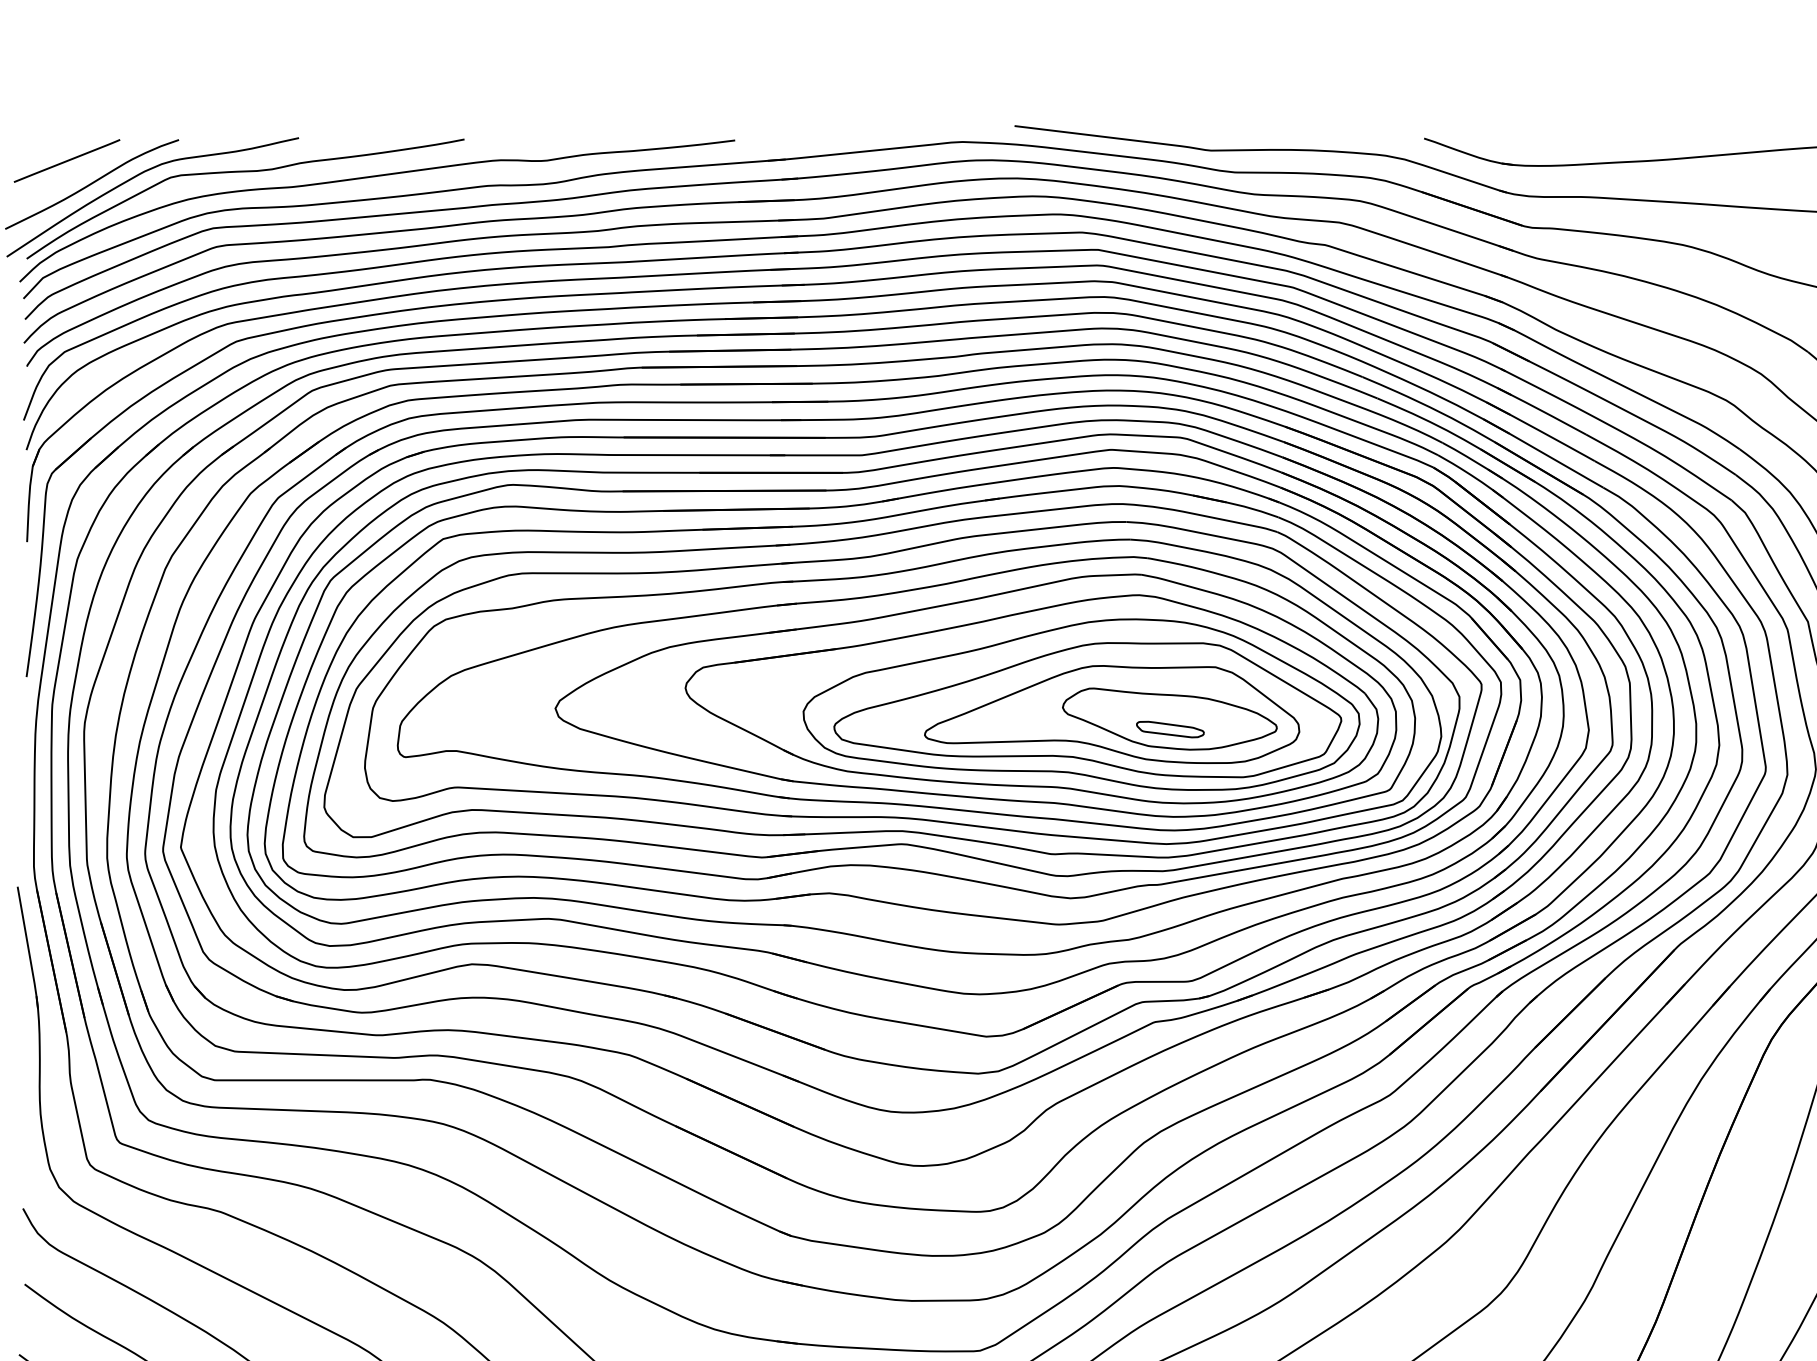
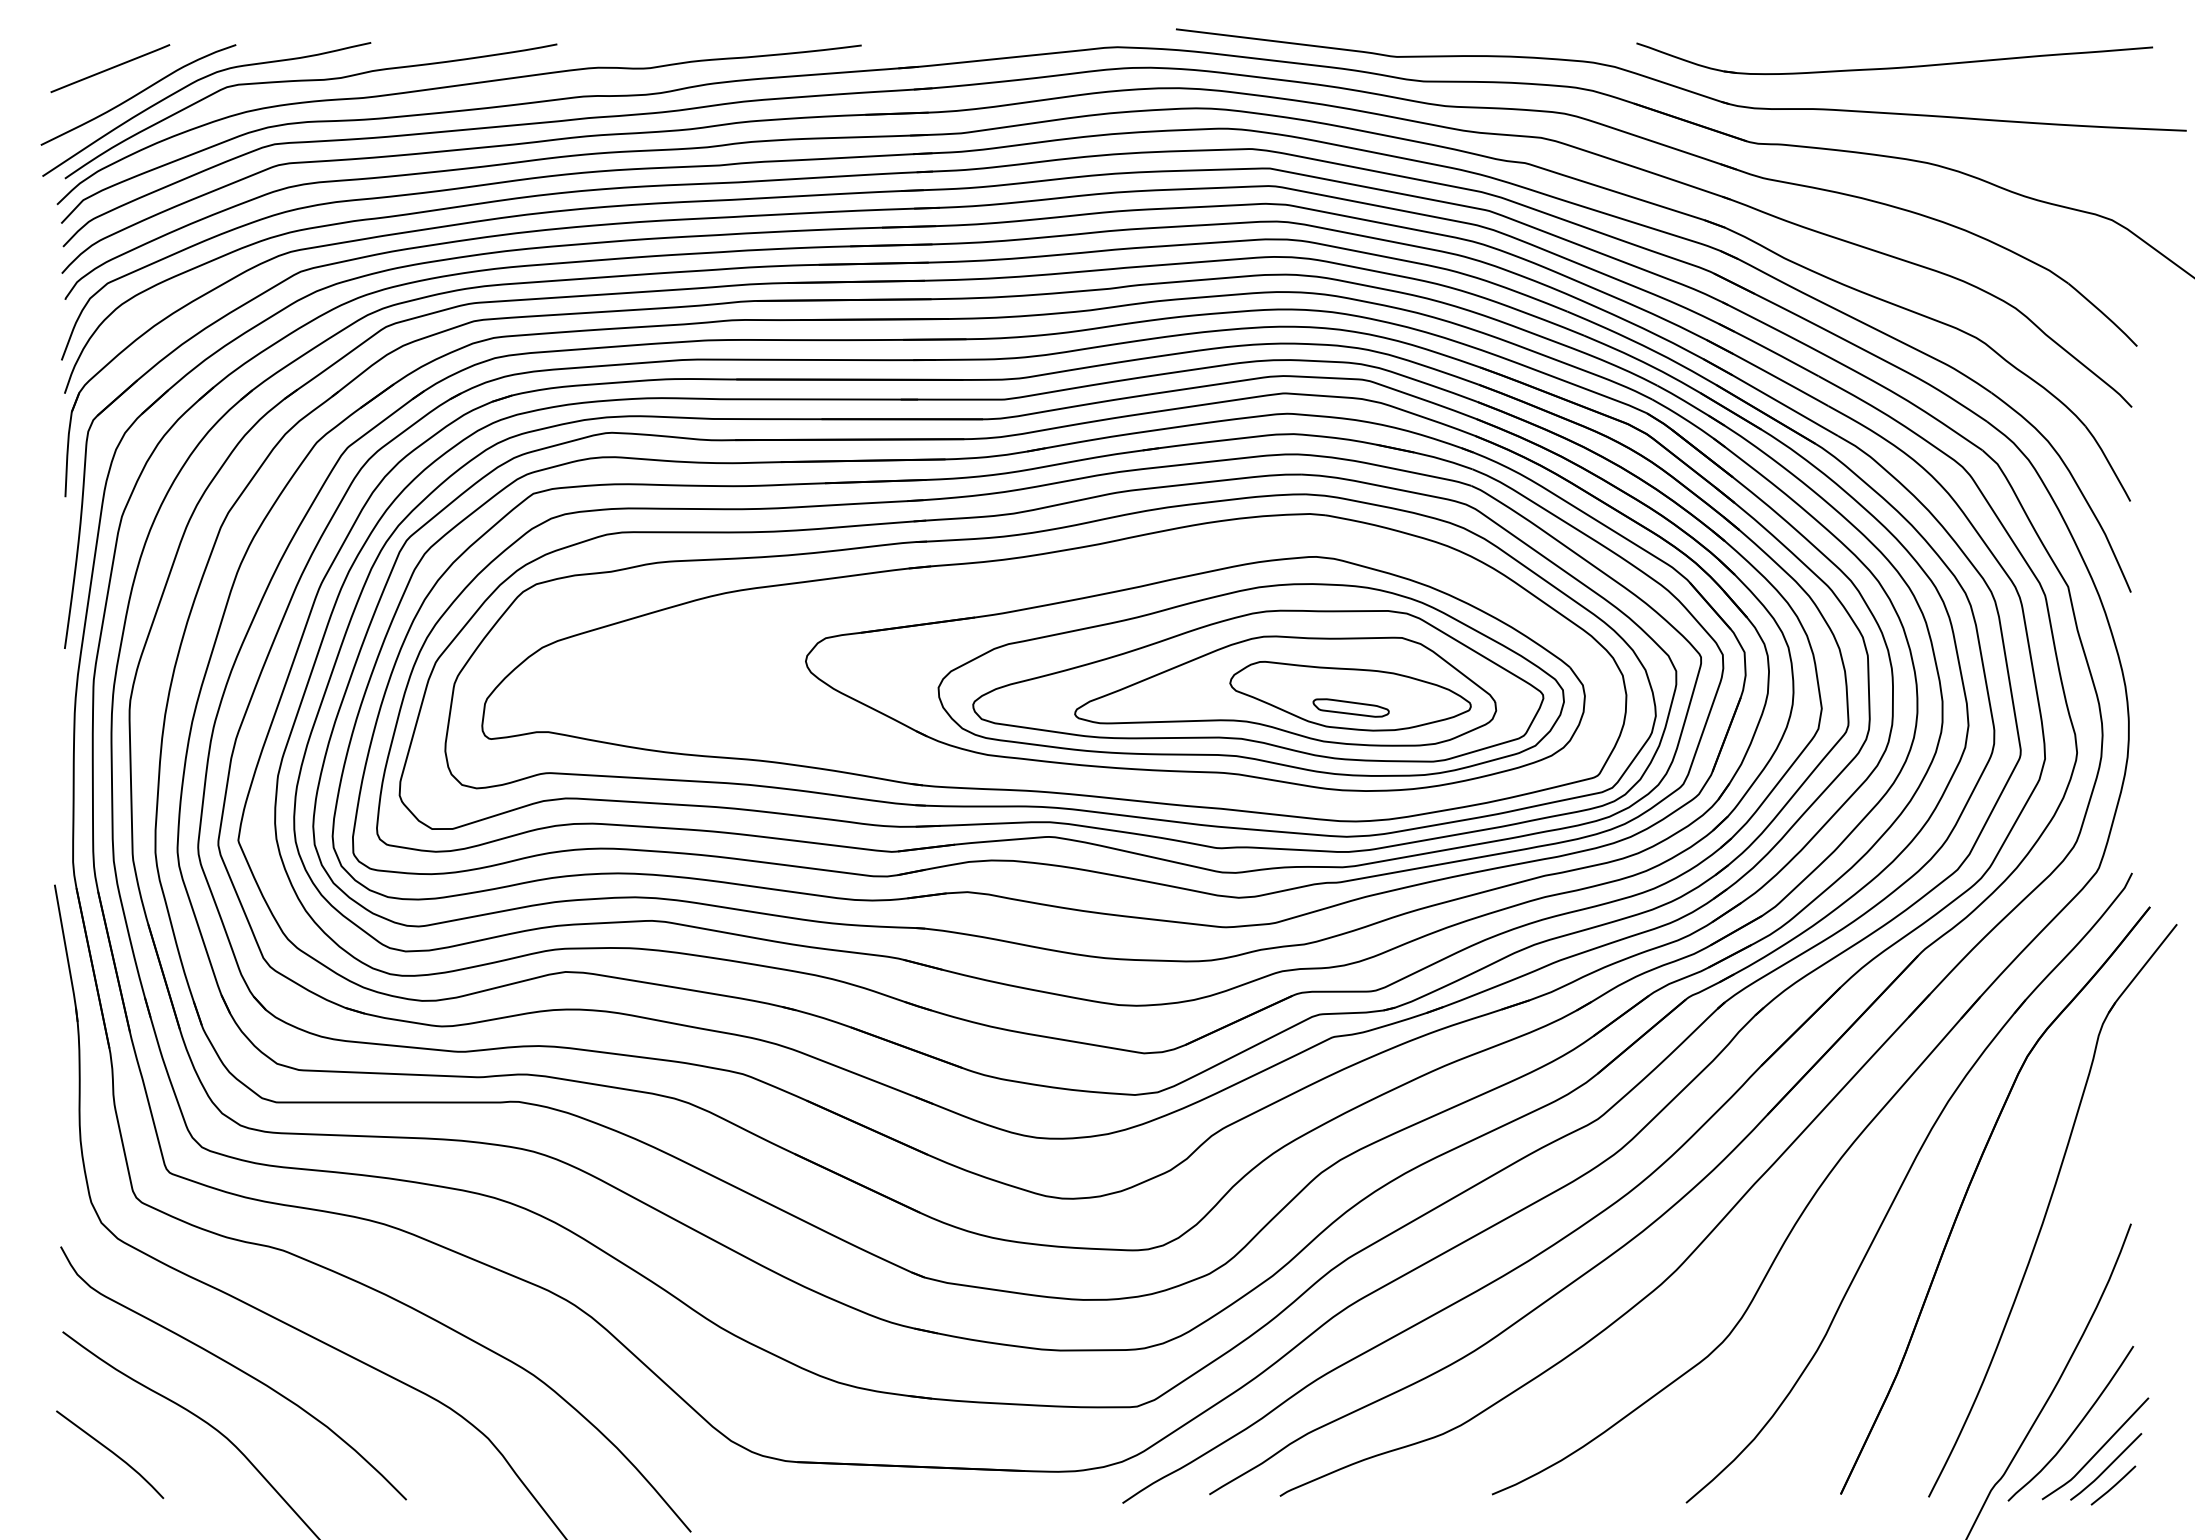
part: (975, 695) -> (1132, 669), removed

